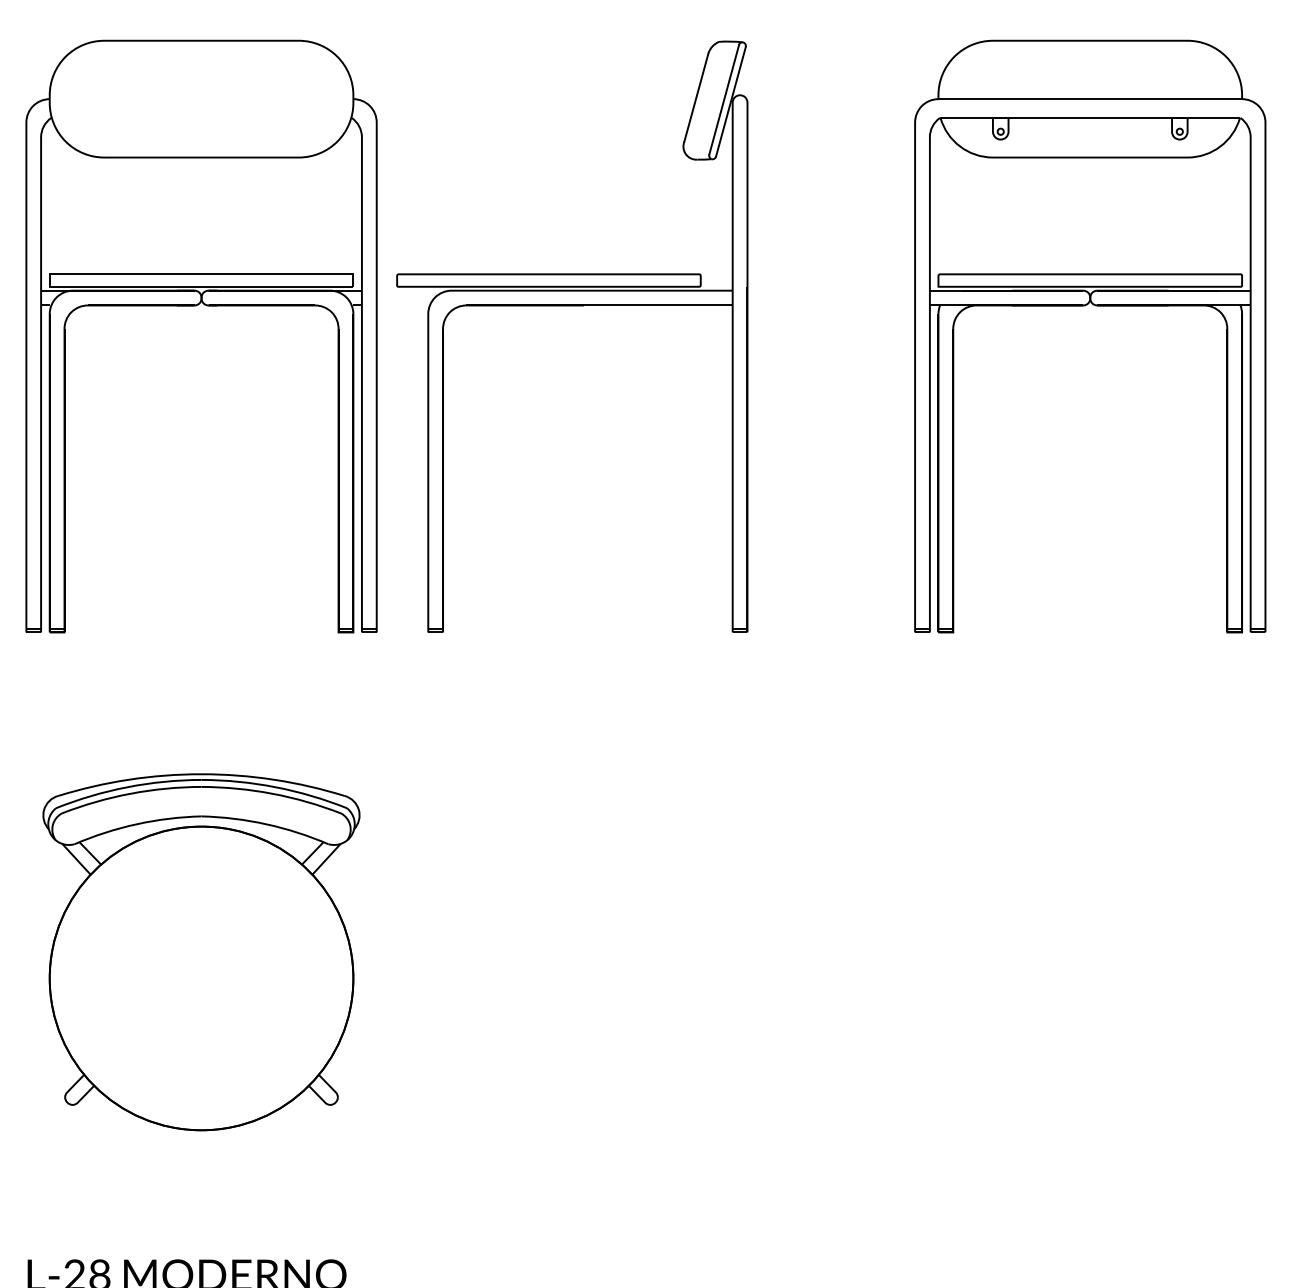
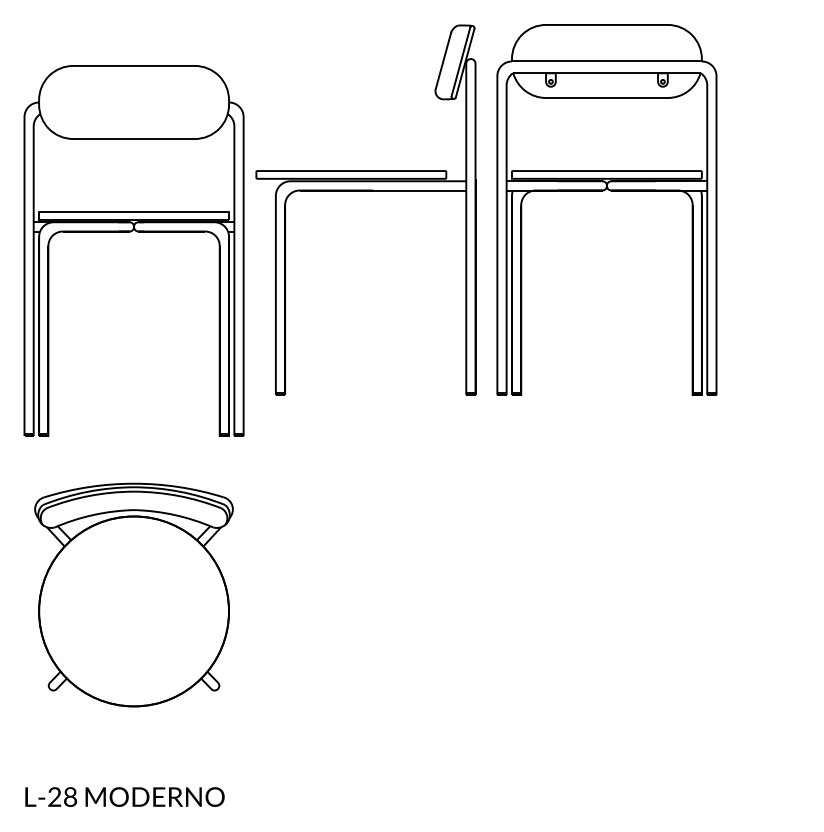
part: (197, 307) -> (131, 232), moved
part: (1084, 307) -> (603, 191), moved

